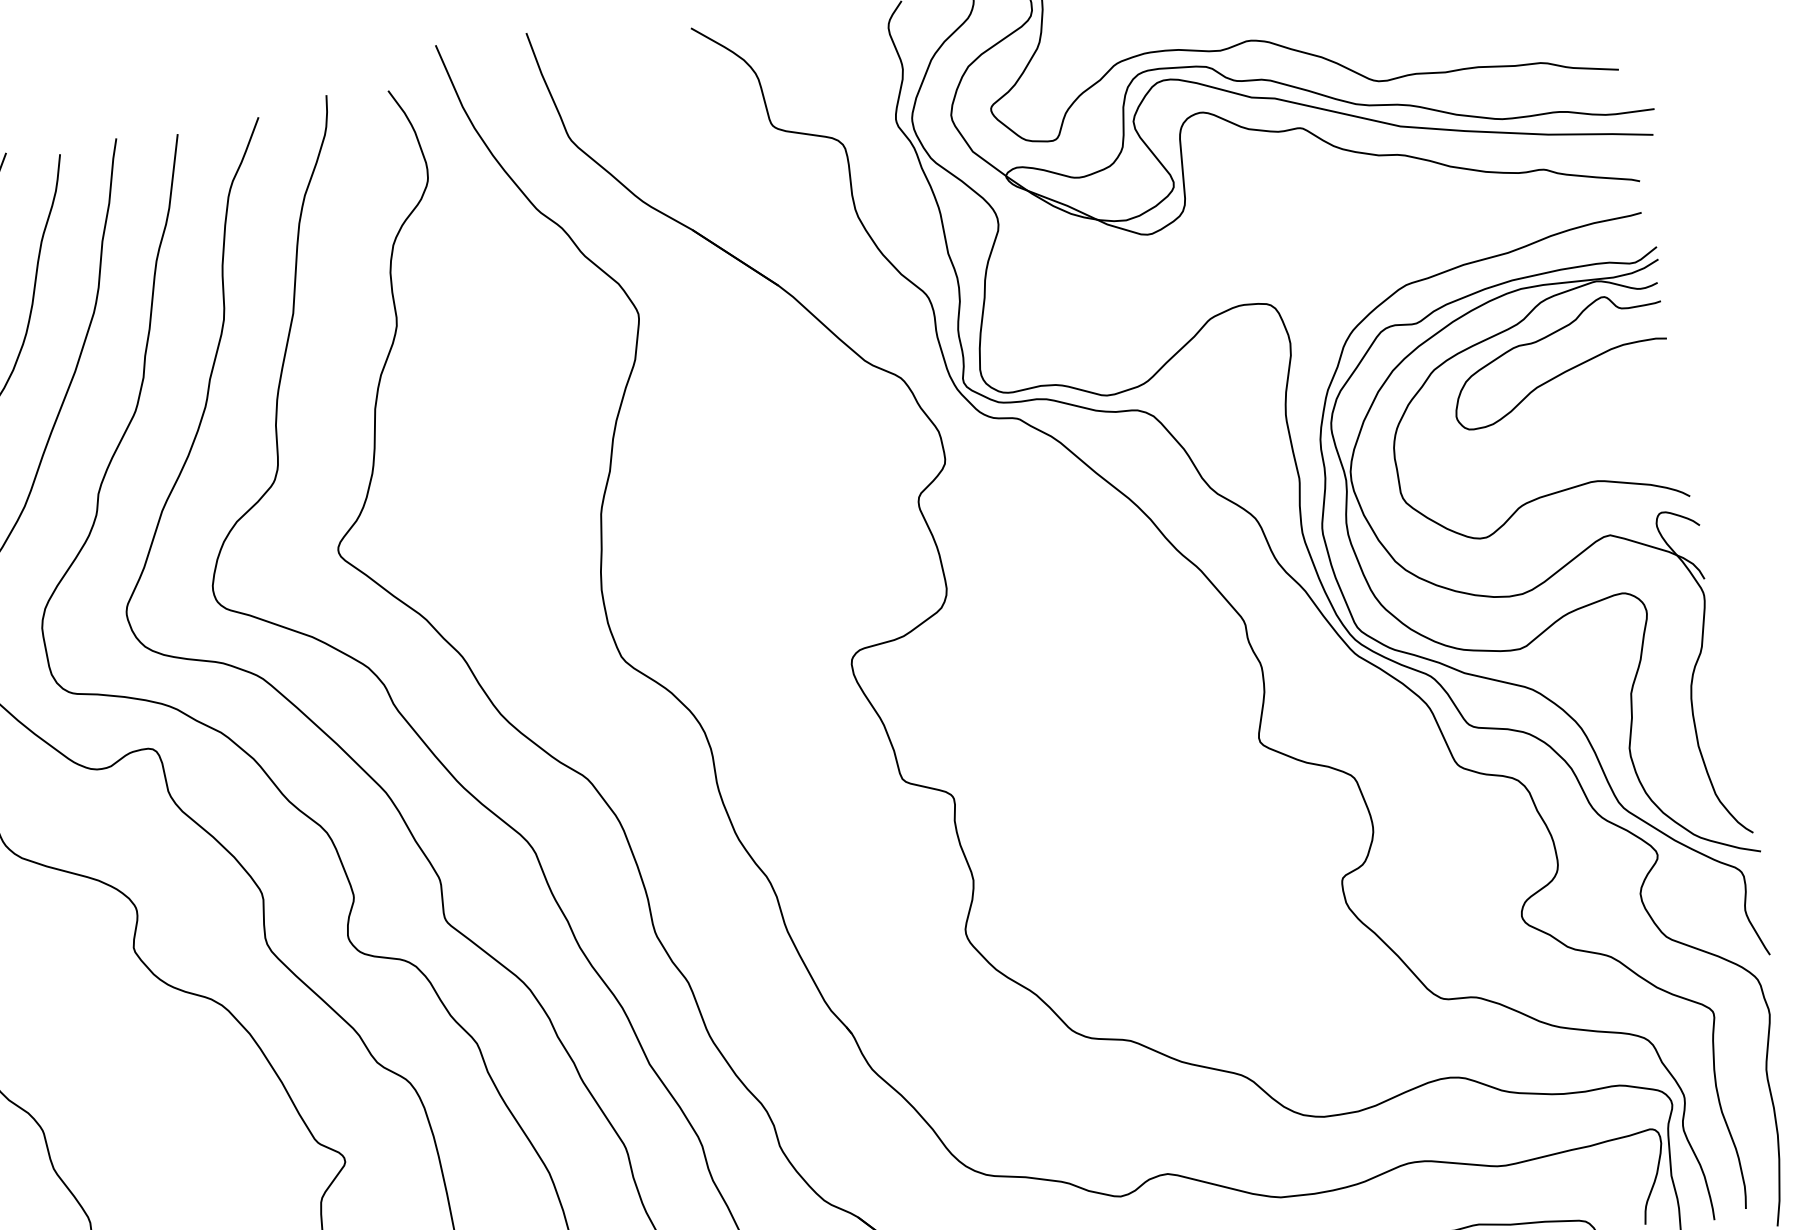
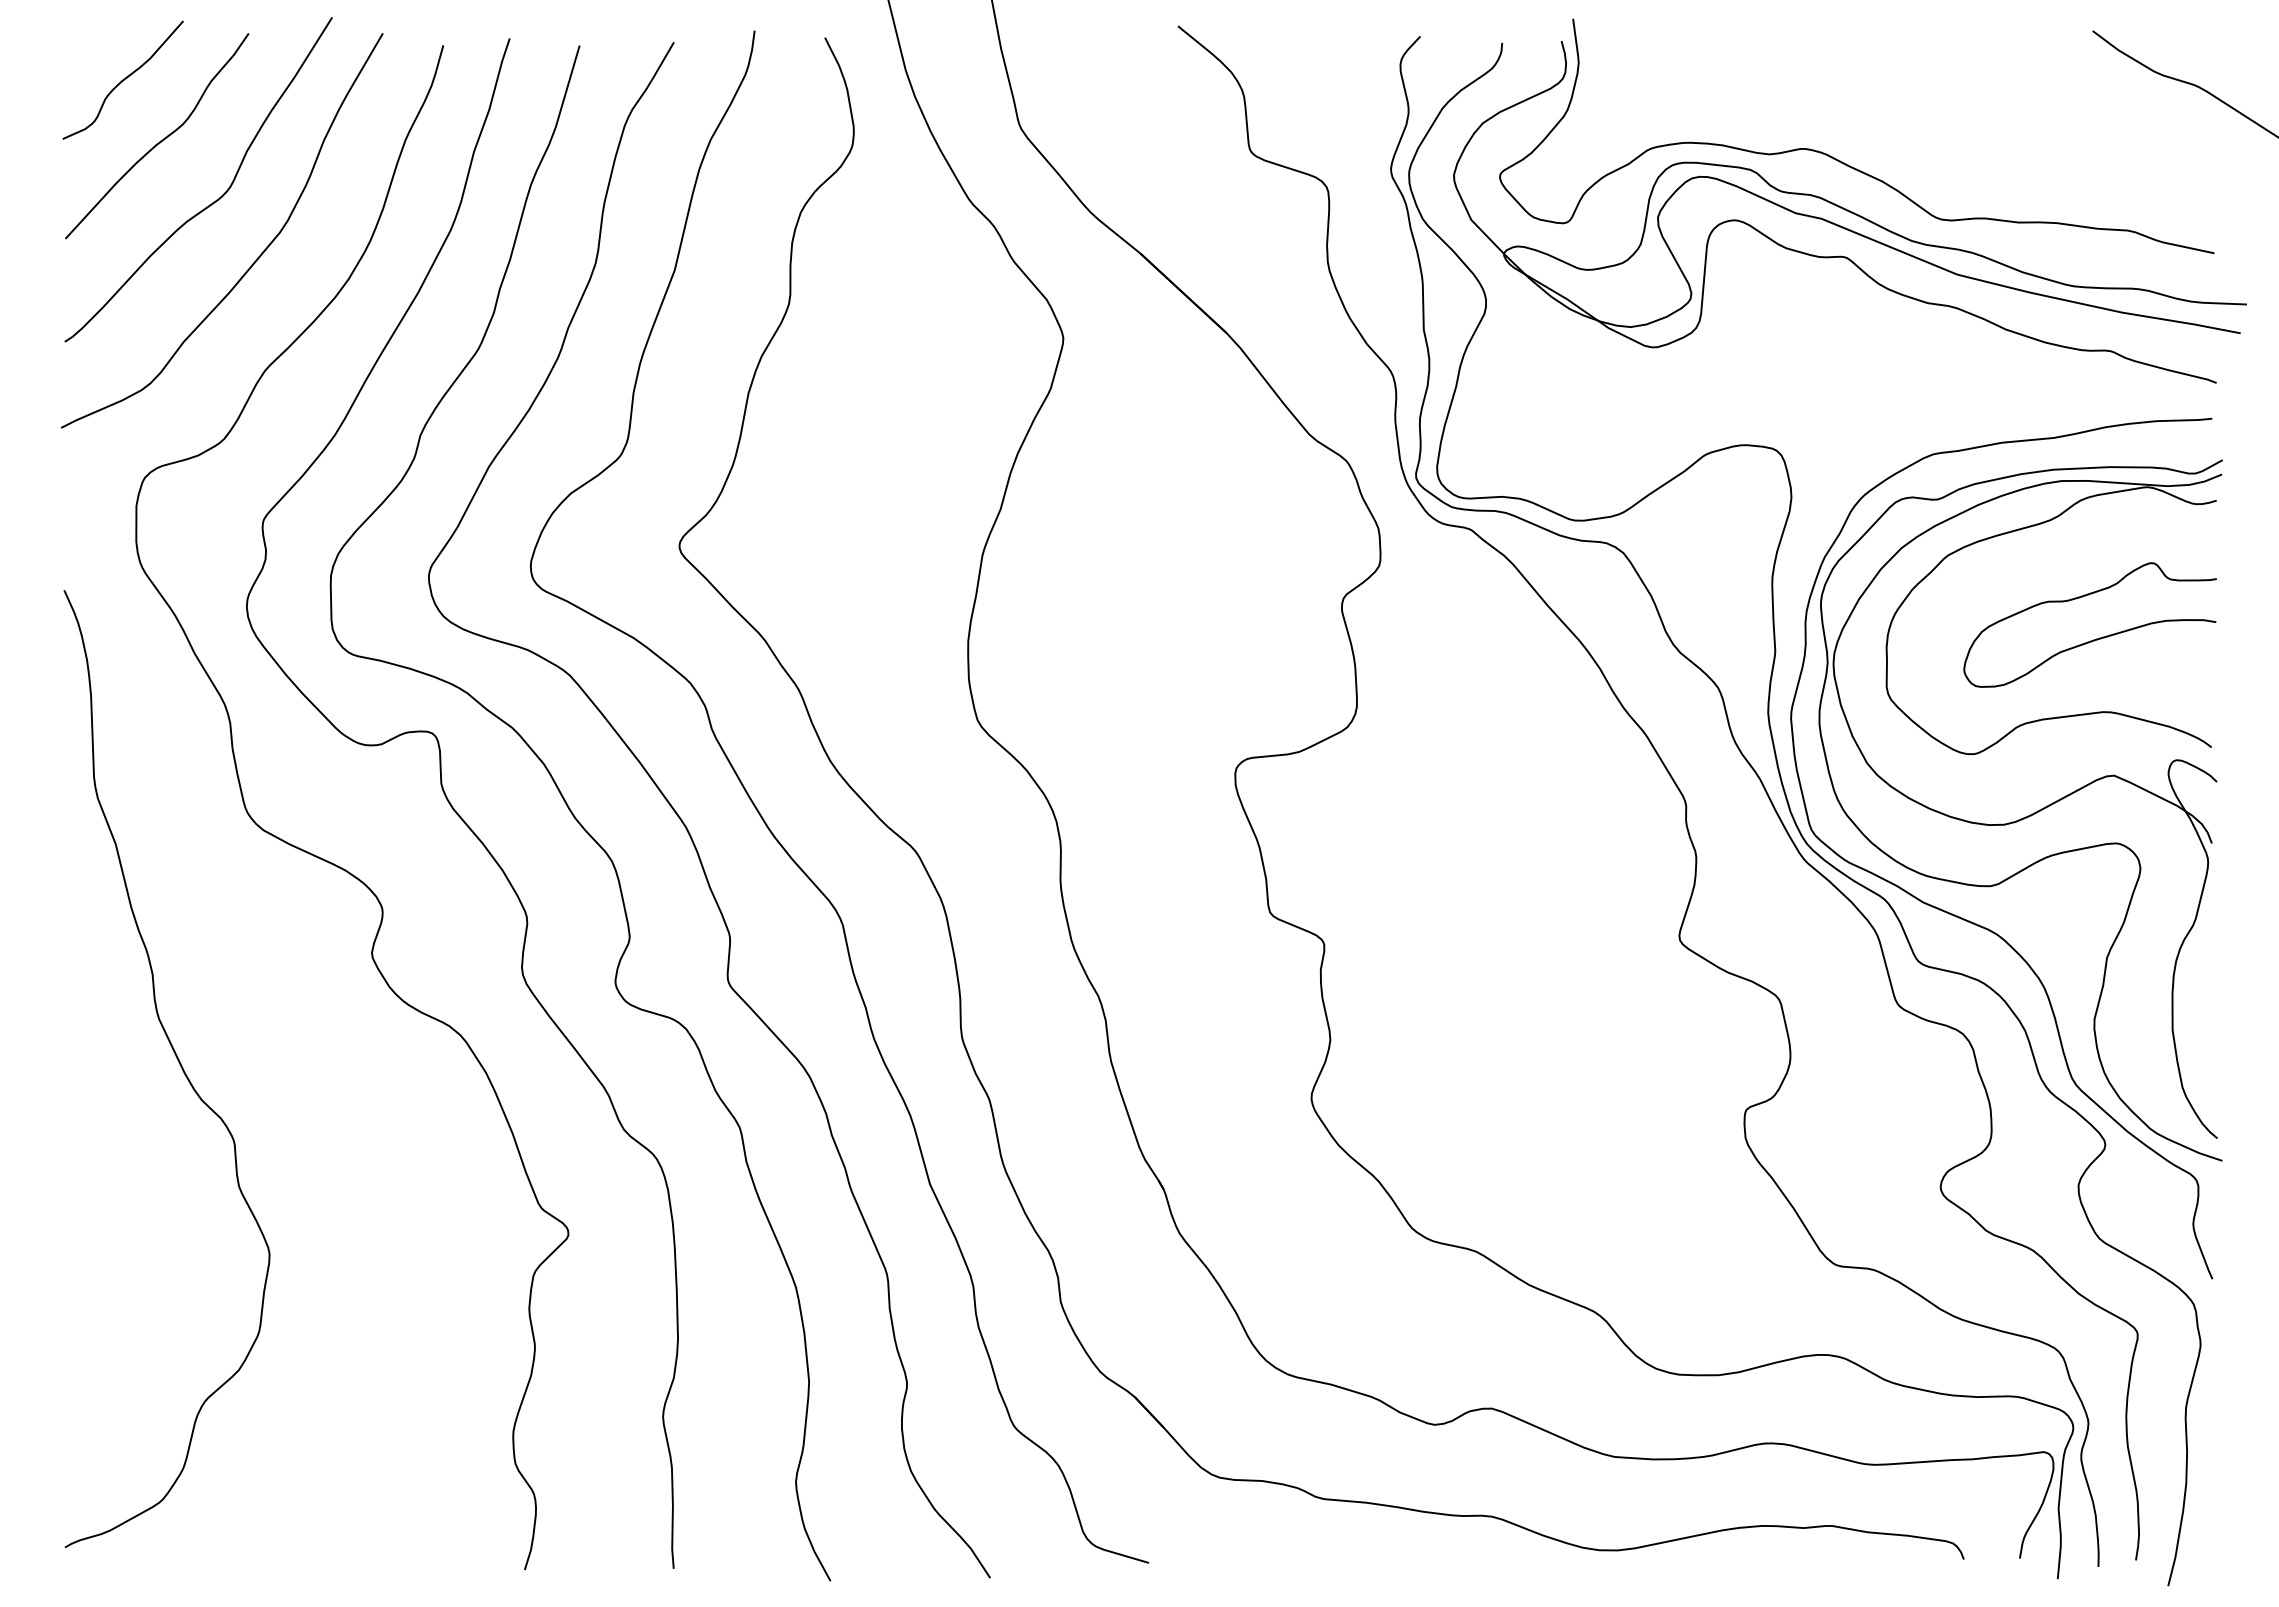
curve: (1563, 371) -> (2093, 639), moved

